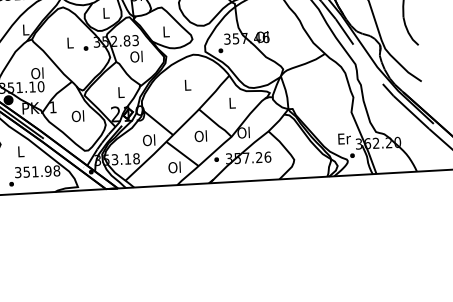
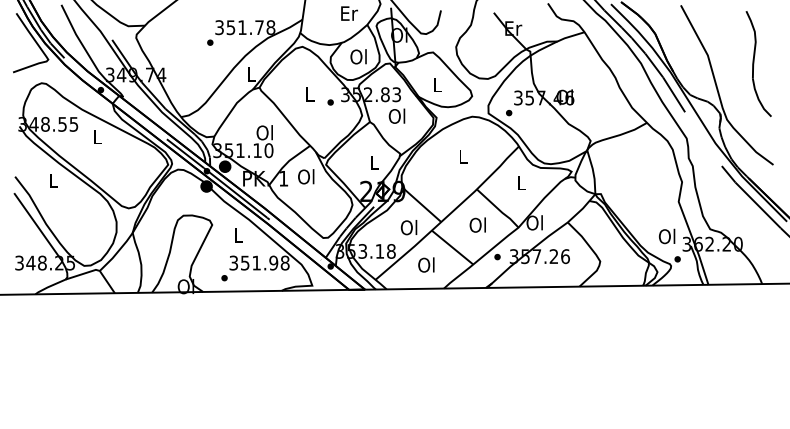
text: (105, 12) -> (358, 56), L -> Ol
text: (78, 116) -> (306, 176), moved
text: (344, 138) -> (667, 236), Er -> Ol
text: (174, 167) -> (426, 264), moved

